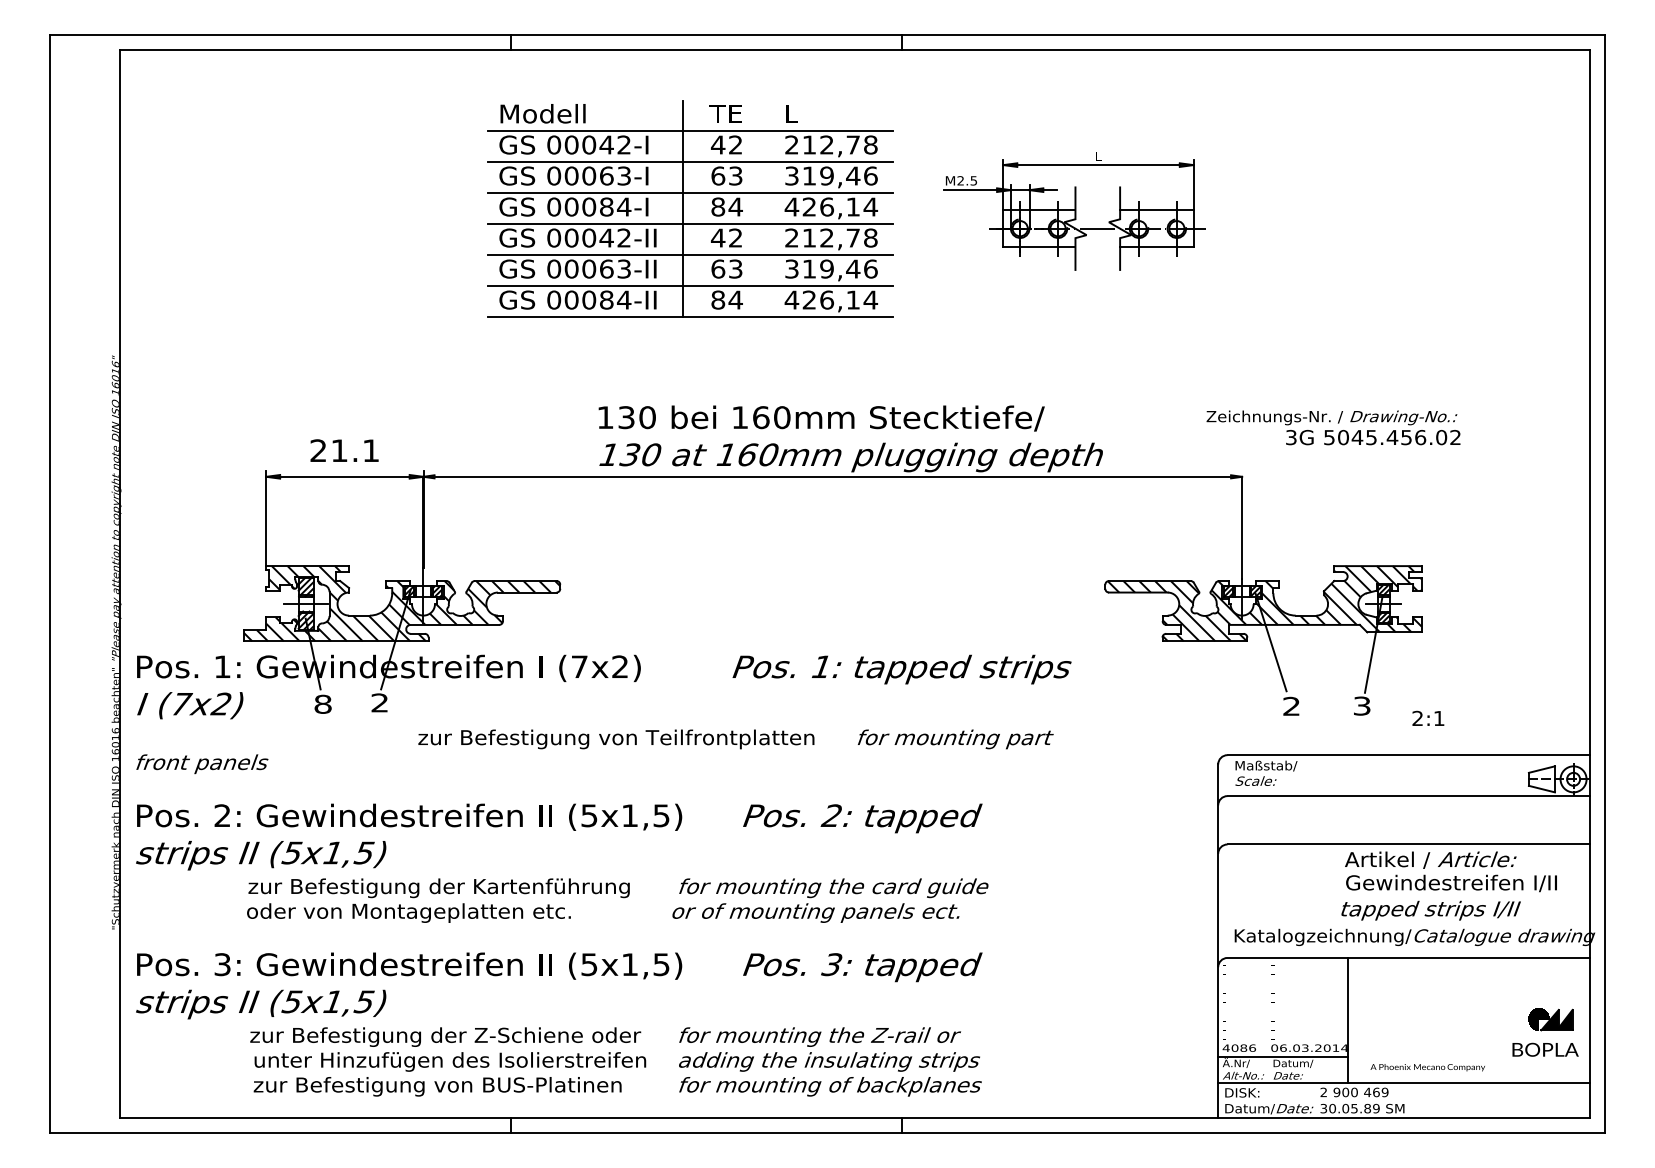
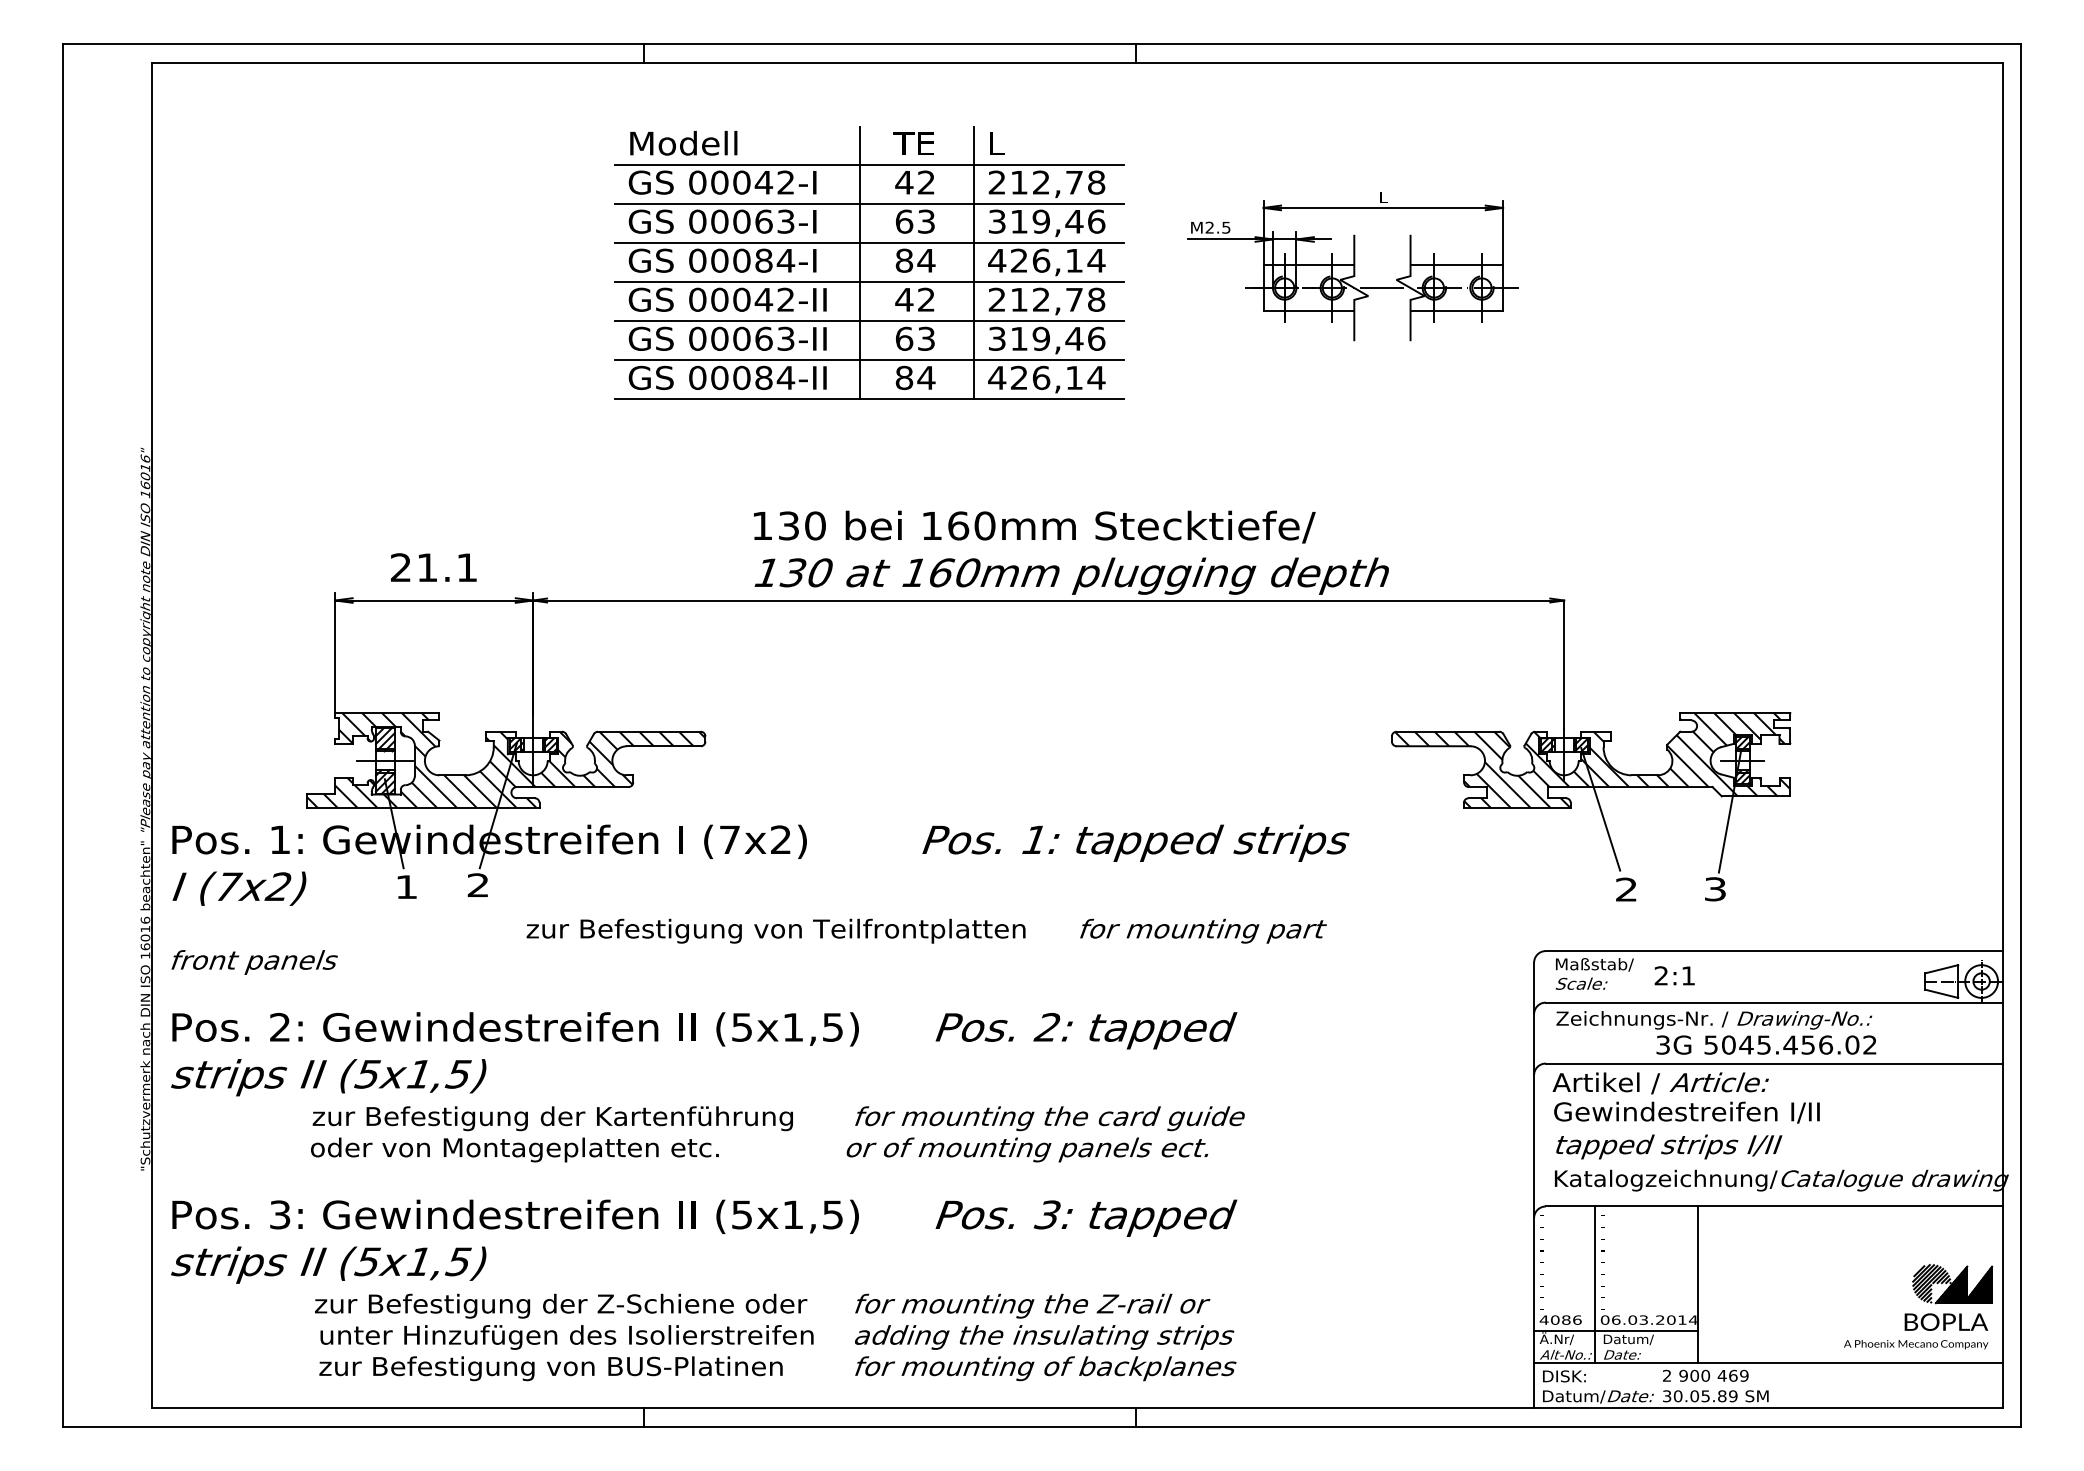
line: (773, 209) -> (974, 263), added
text: (1333, 427) -> (1716, 1032), moved
text: (322, 704) -> (406, 887), 8 -> 1
text: (1428, 718) -> (1674, 975), moved
text: (1450, 871) -> (1685, 1097), moved
text: (1431, 910) -> (1669, 1146), moved
line: (1266, 1019) -> (1595, 1284), added
part: (1550, 1019) -> (1952, 1284), size x1.43
text: (1428, 1067) -> (1916, 1344), moved

